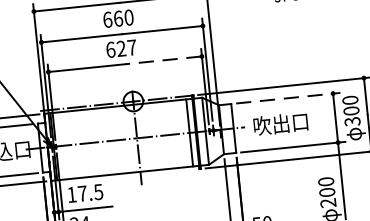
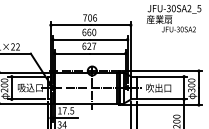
line: (162, 60) -> (107, 53), dashed -> solid
line: (288, 97) -> (163, 76), dashed -> solid

